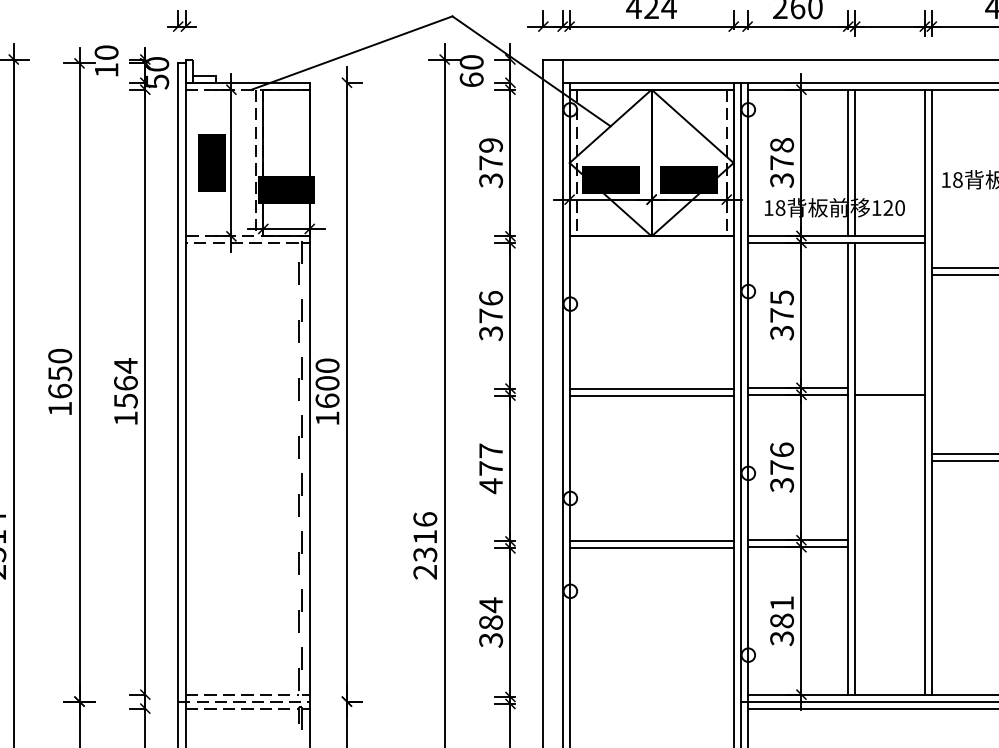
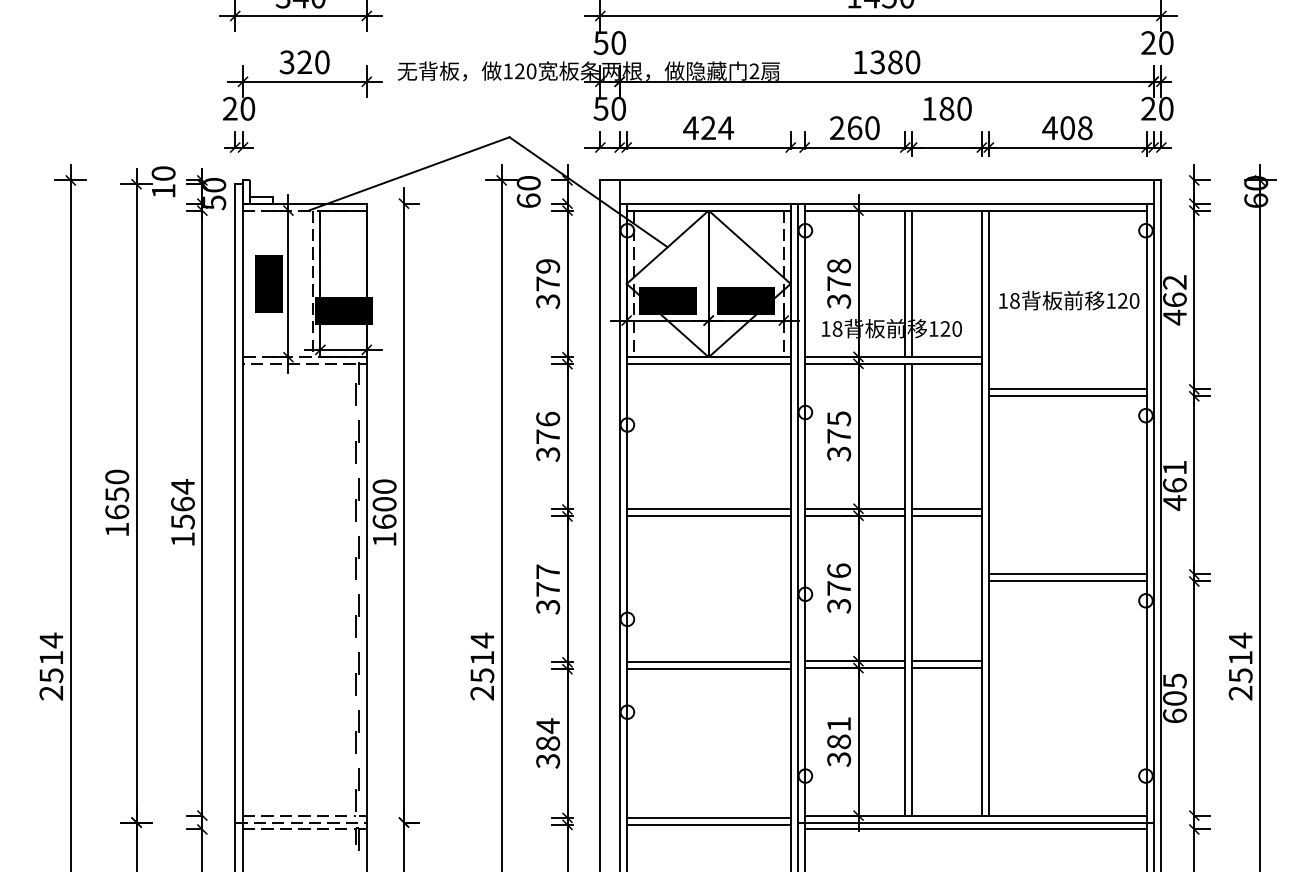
line: (651, 243) -> (708, 364), added
line: (889, 387) -> (946, 508), added
text: (491, 486) -> (548, 607), 477 -> 377
text: (425, 536) -> (482, 657), 2316 -> 2514
line: (889, 540) -> (946, 661), added
line: (889, 547) -> (946, 668), added
line: (651, 696) -> (708, 817), added
line: (651, 703) -> (708, 824), added

